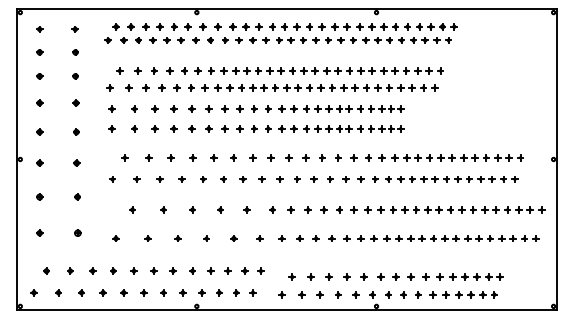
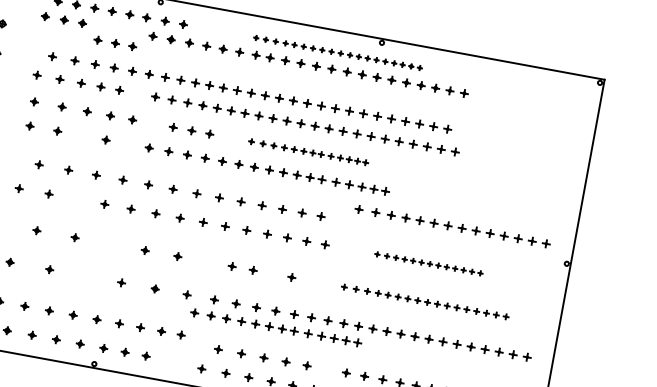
part: (343, 26) -> (338, 52), size x0.6
part: (166, 40) -> (114, 43), moved
part: (313, 87) -> (305, 124), moved
part: (208, 108) -> (153, 123), removed
part: (334, 108) -> (308, 151), size x0.7
part: (154, 128) -> (82, 135), removed
part: (191, 128) -> (127, 143), removed
part: (444, 157) -> (452, 226), moved
part: (159, 179) -> (77, 199), removed
part: (445, 179) -> (429, 263), size x0.6
part: (192, 209) -> (110, 243), removed
part: (272, 209) -> (209, 261), removed
part: (323, 209) -> (272, 273), removed
part: (447, 209) -> (424, 301), size x0.7
part: (177, 238) -> (85, 276), removed
part: (334, 251) -> (276, 327), added
part: (380, 276) -> (327, 368), removed
part: (252, 292) -> (166, 359), removed

